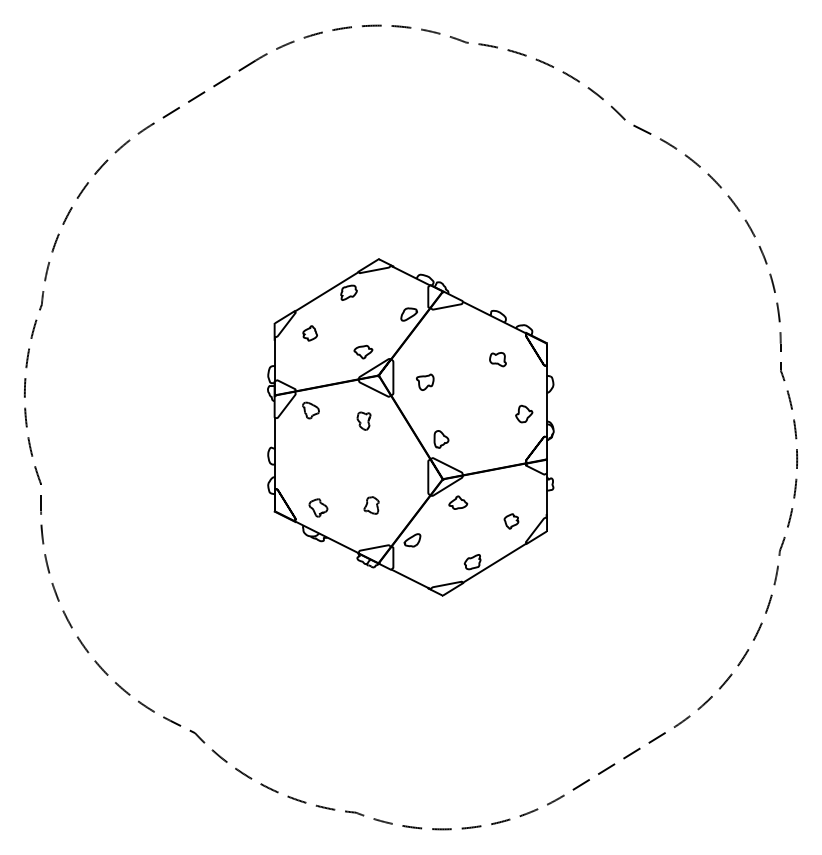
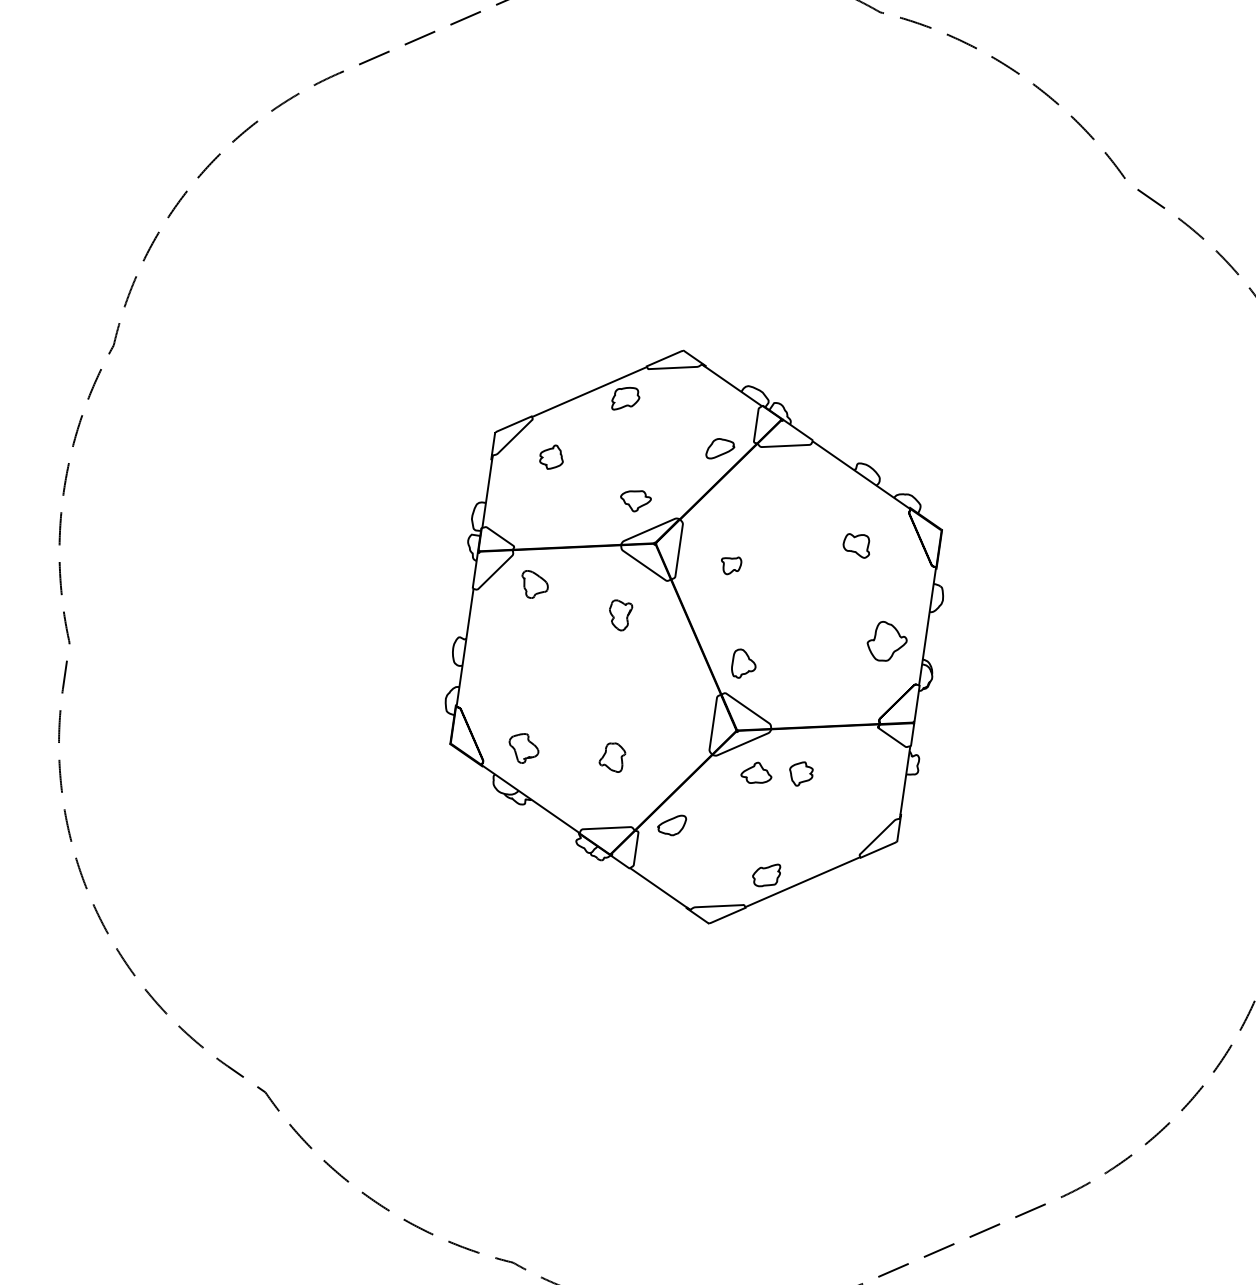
part: (425, 381) -> (731, 564), size x0.7
part: (524, 413) -> (887, 641), size x1.4
part: (511, 521) -> (801, 774), moved

